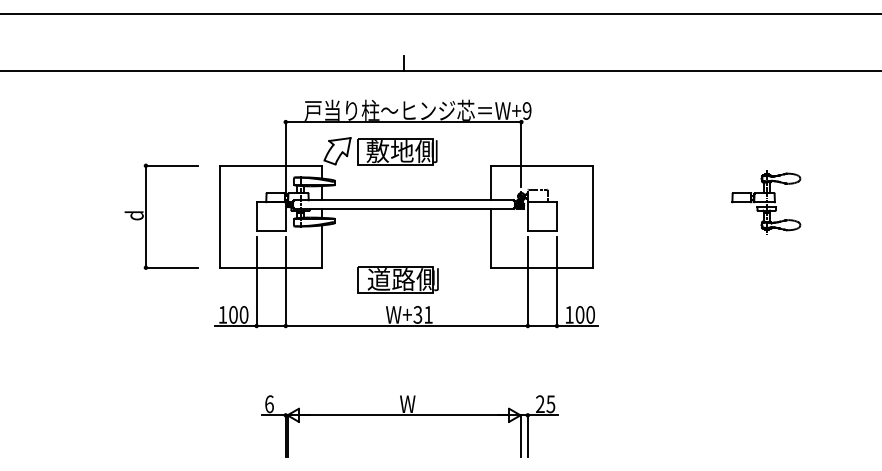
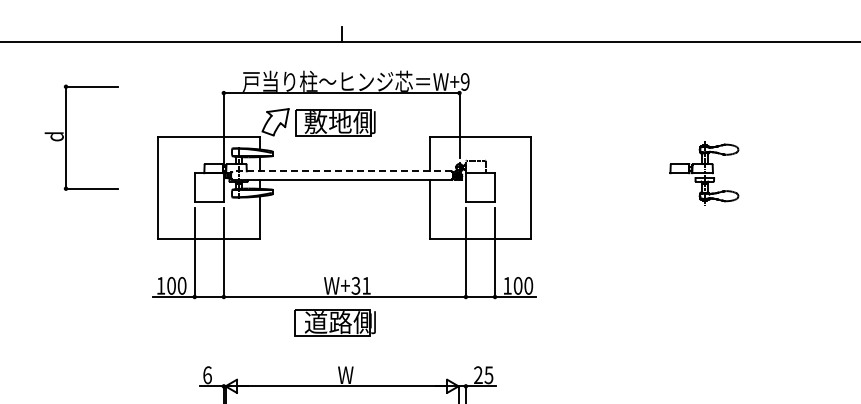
line: (404, 200) -> (342, 171), solid -> dashed
part: (146, 216) -> (66, 137), moved
part: (397, 279) -> (334, 322), moved

